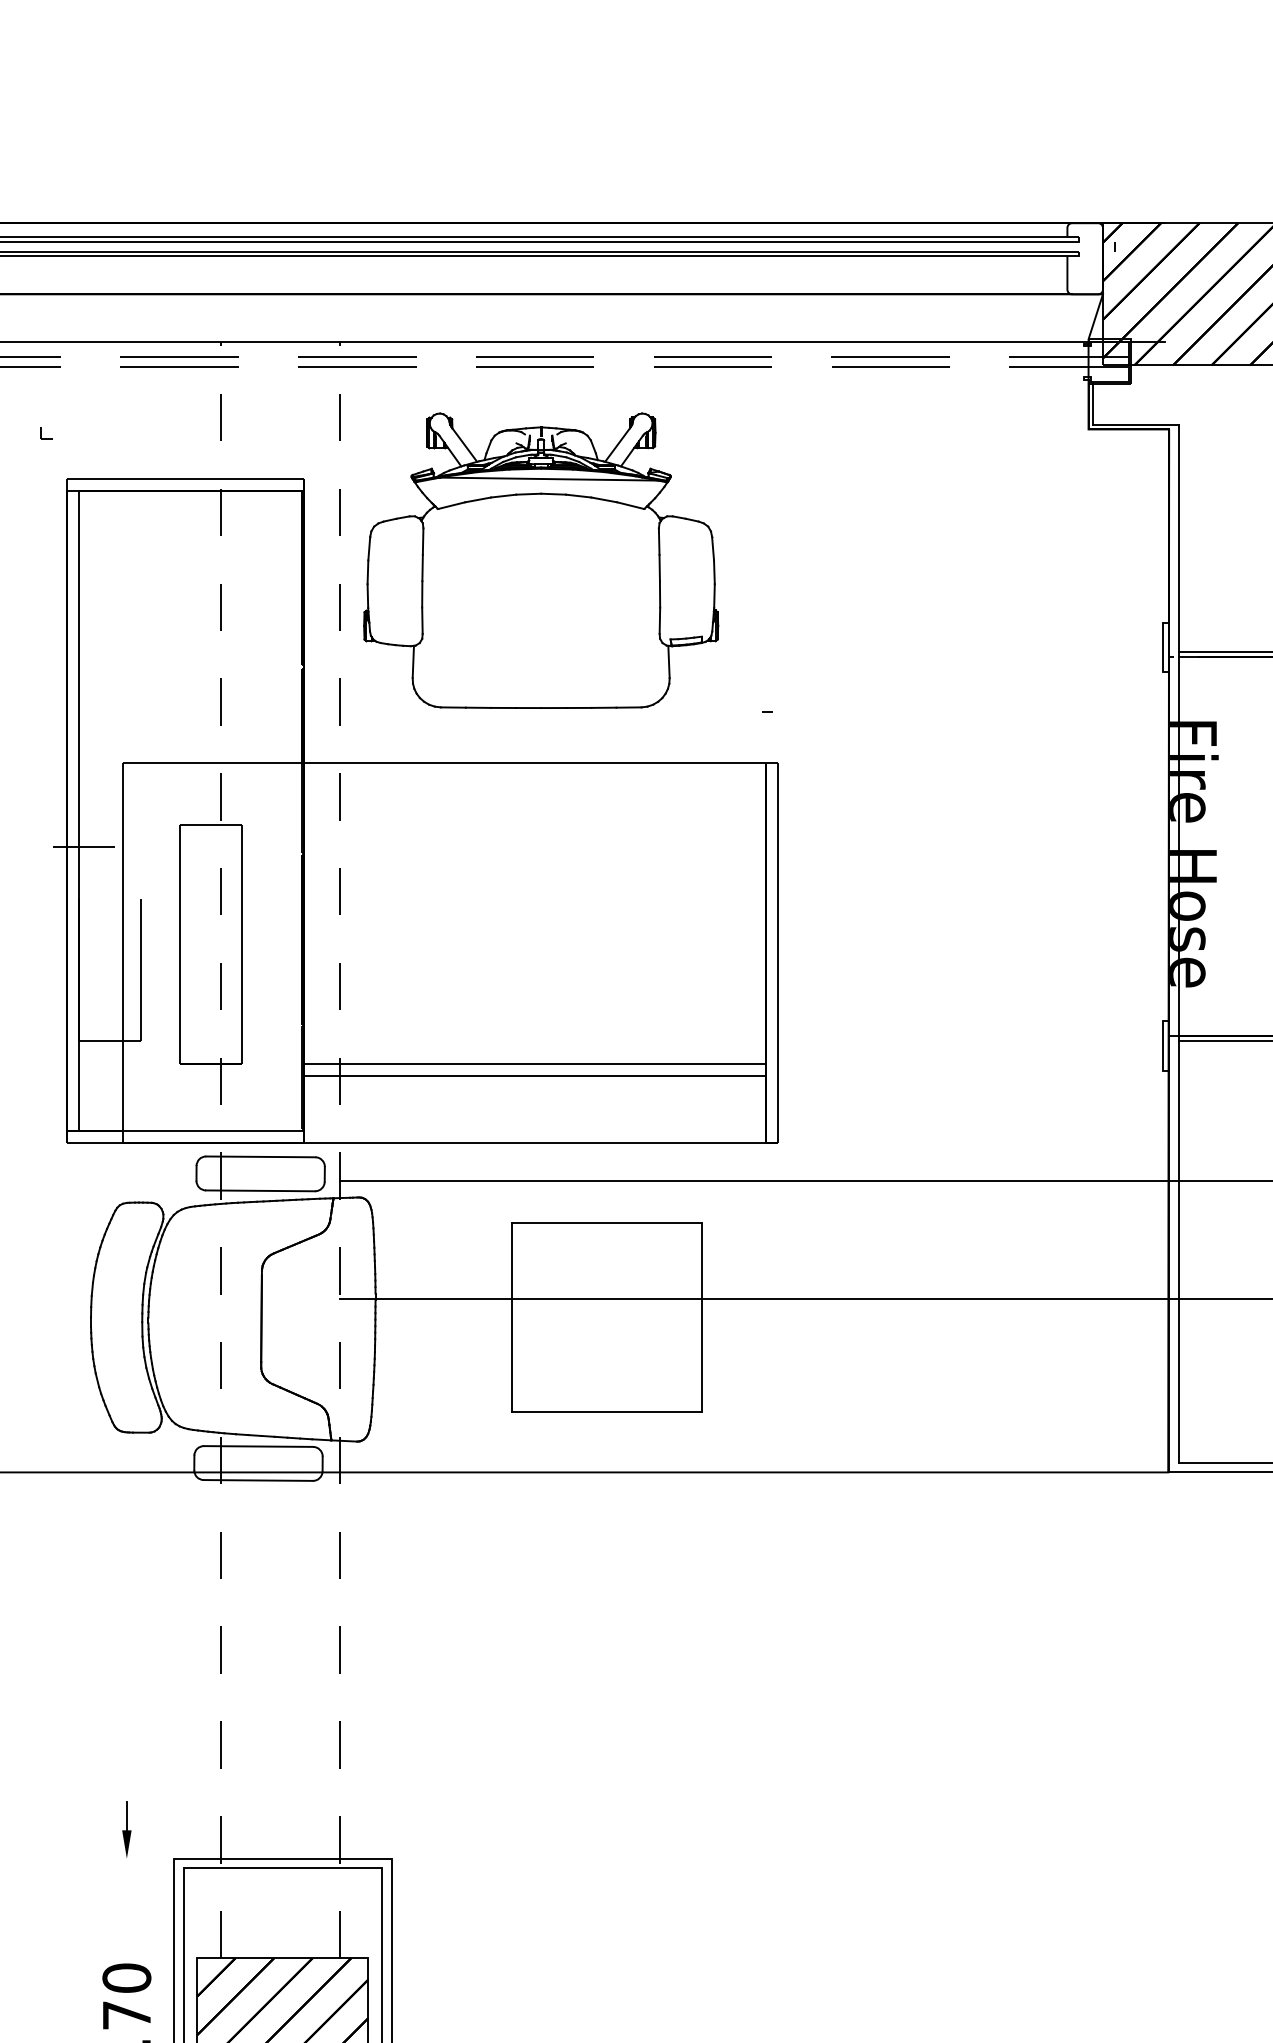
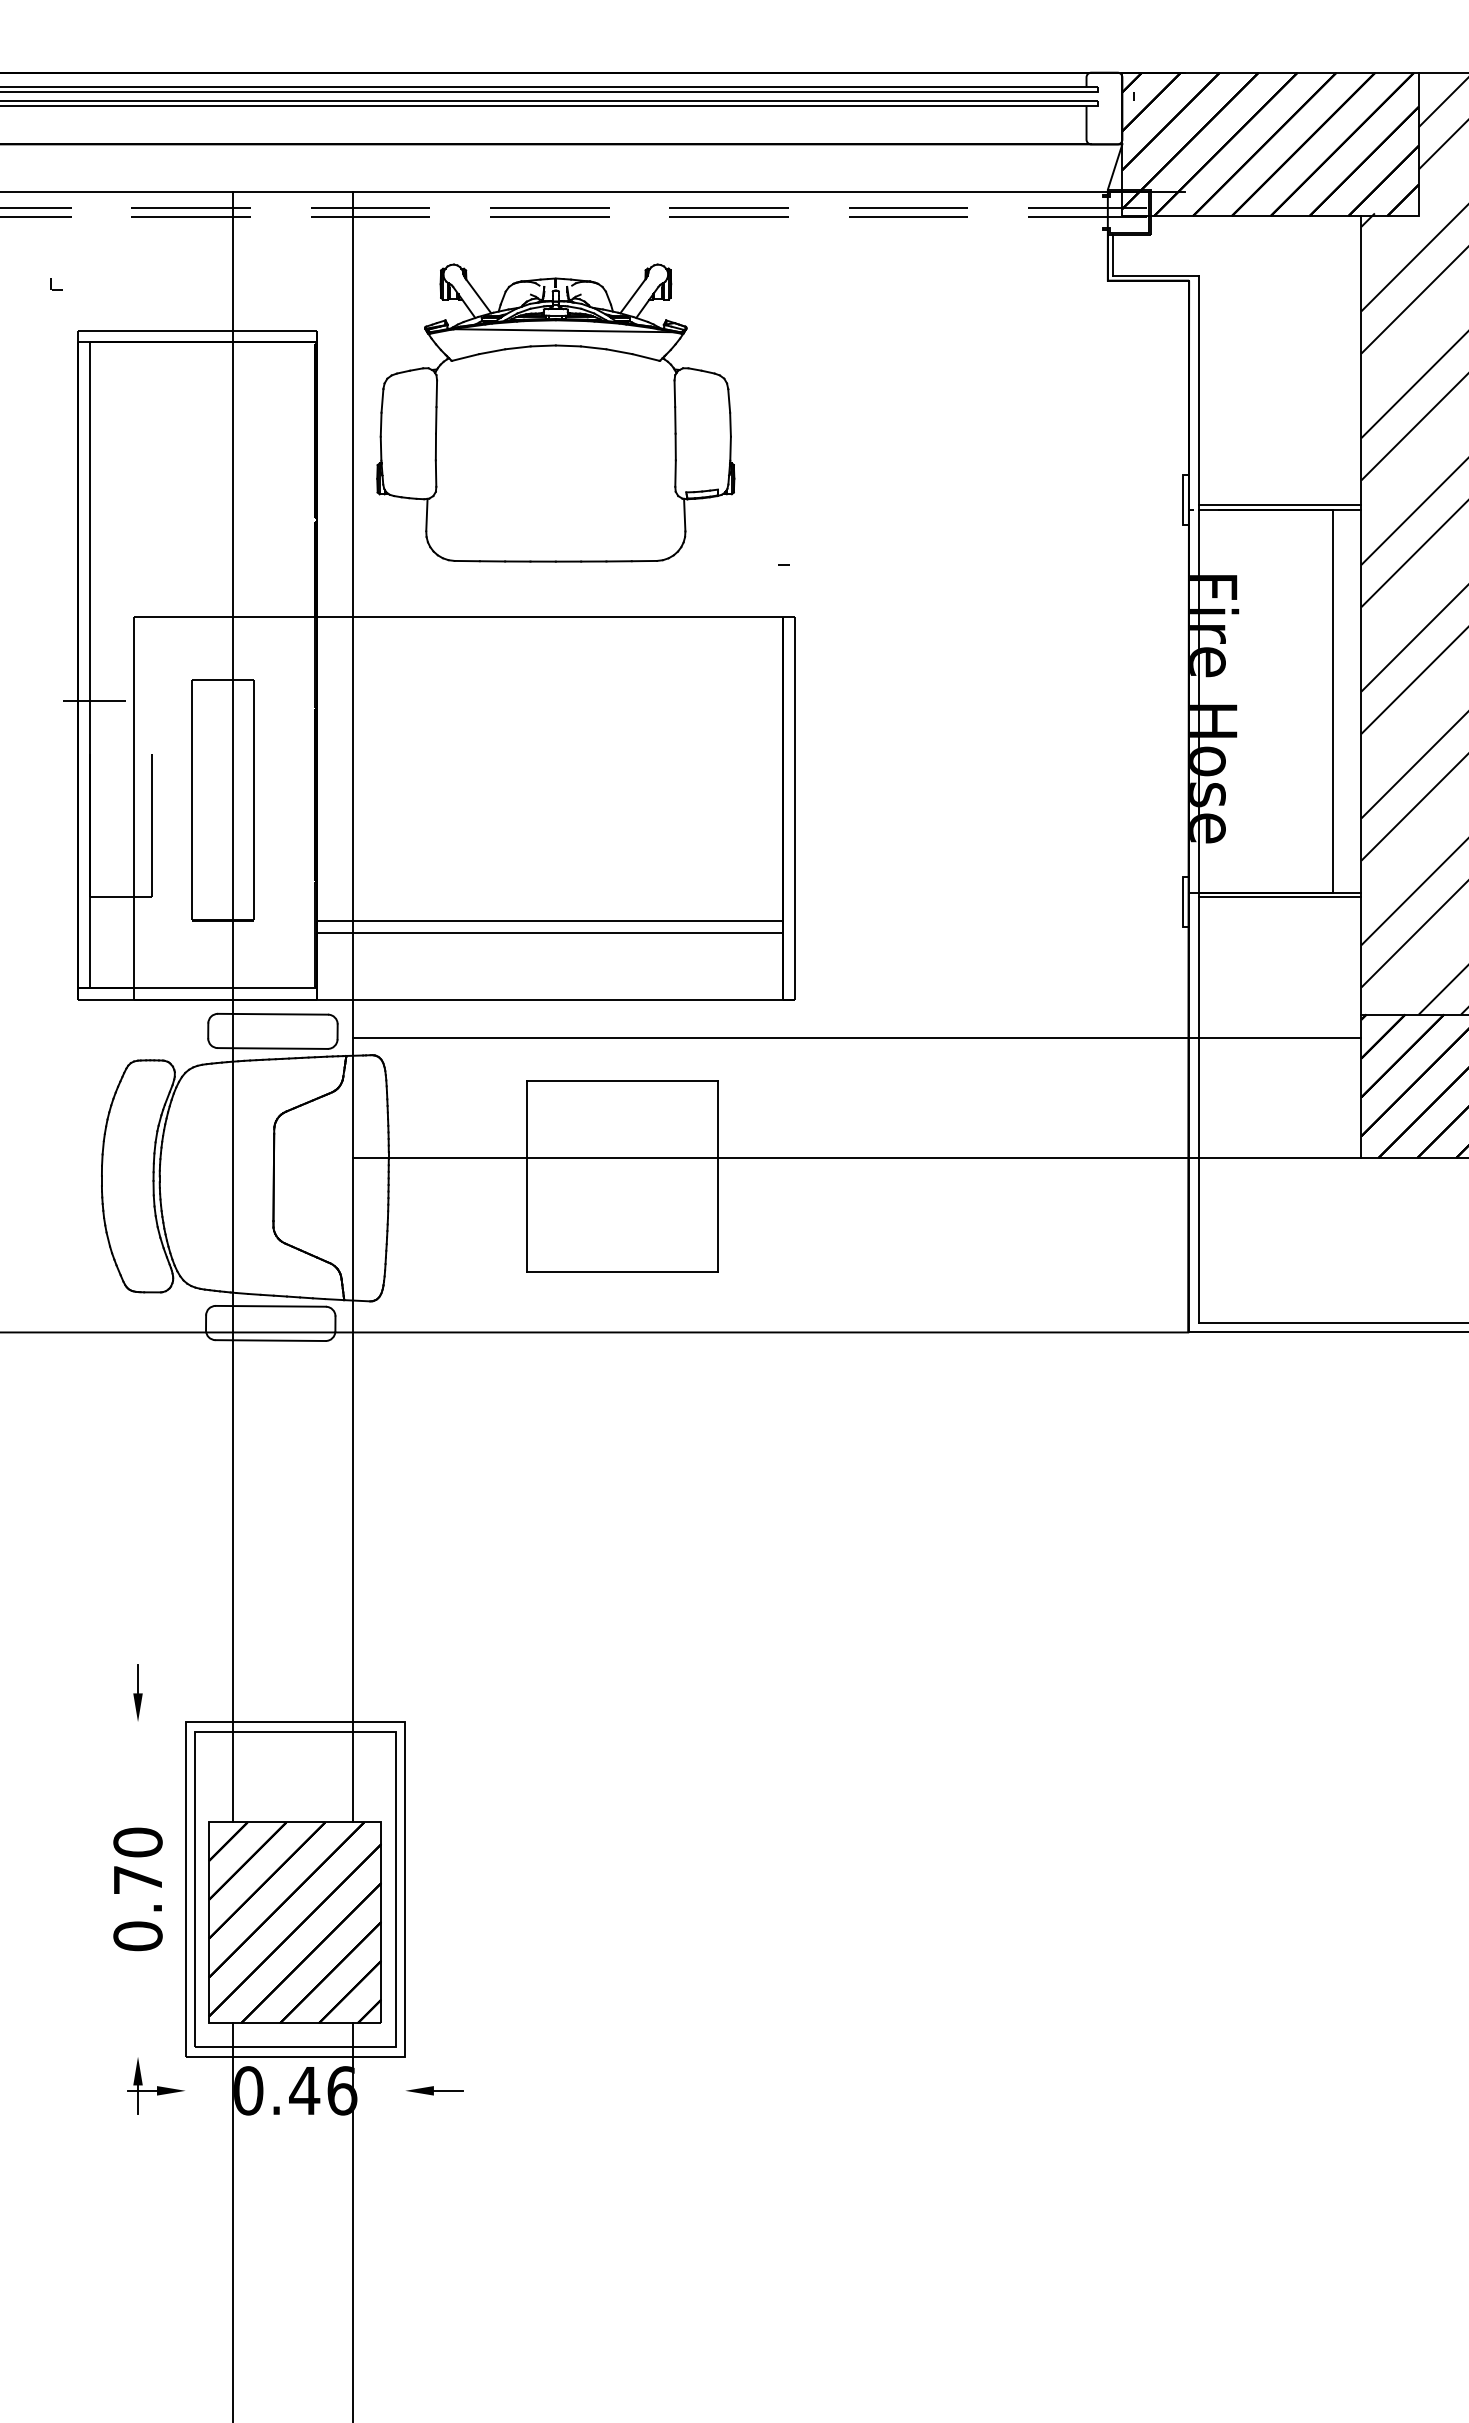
line: (221, 1149) -> (233, 1006), dashed -> solid
line: (339, 1149) -> (352, 1006), dashed -> solid

